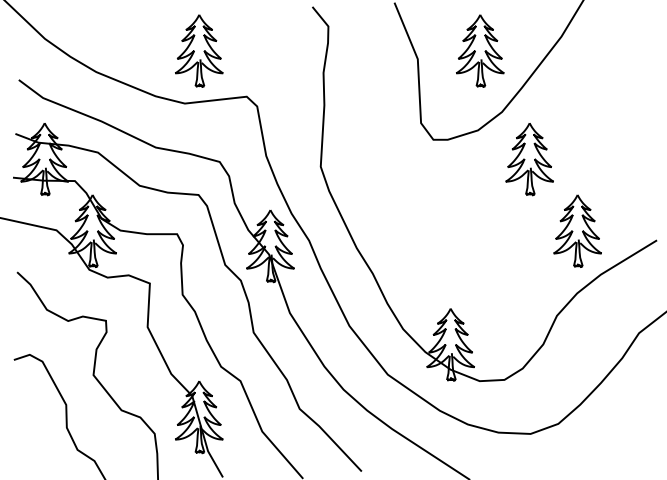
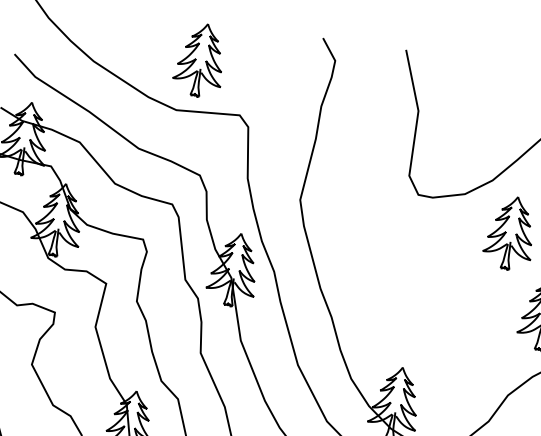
part: (480, 50) -> (483, 114), removed

